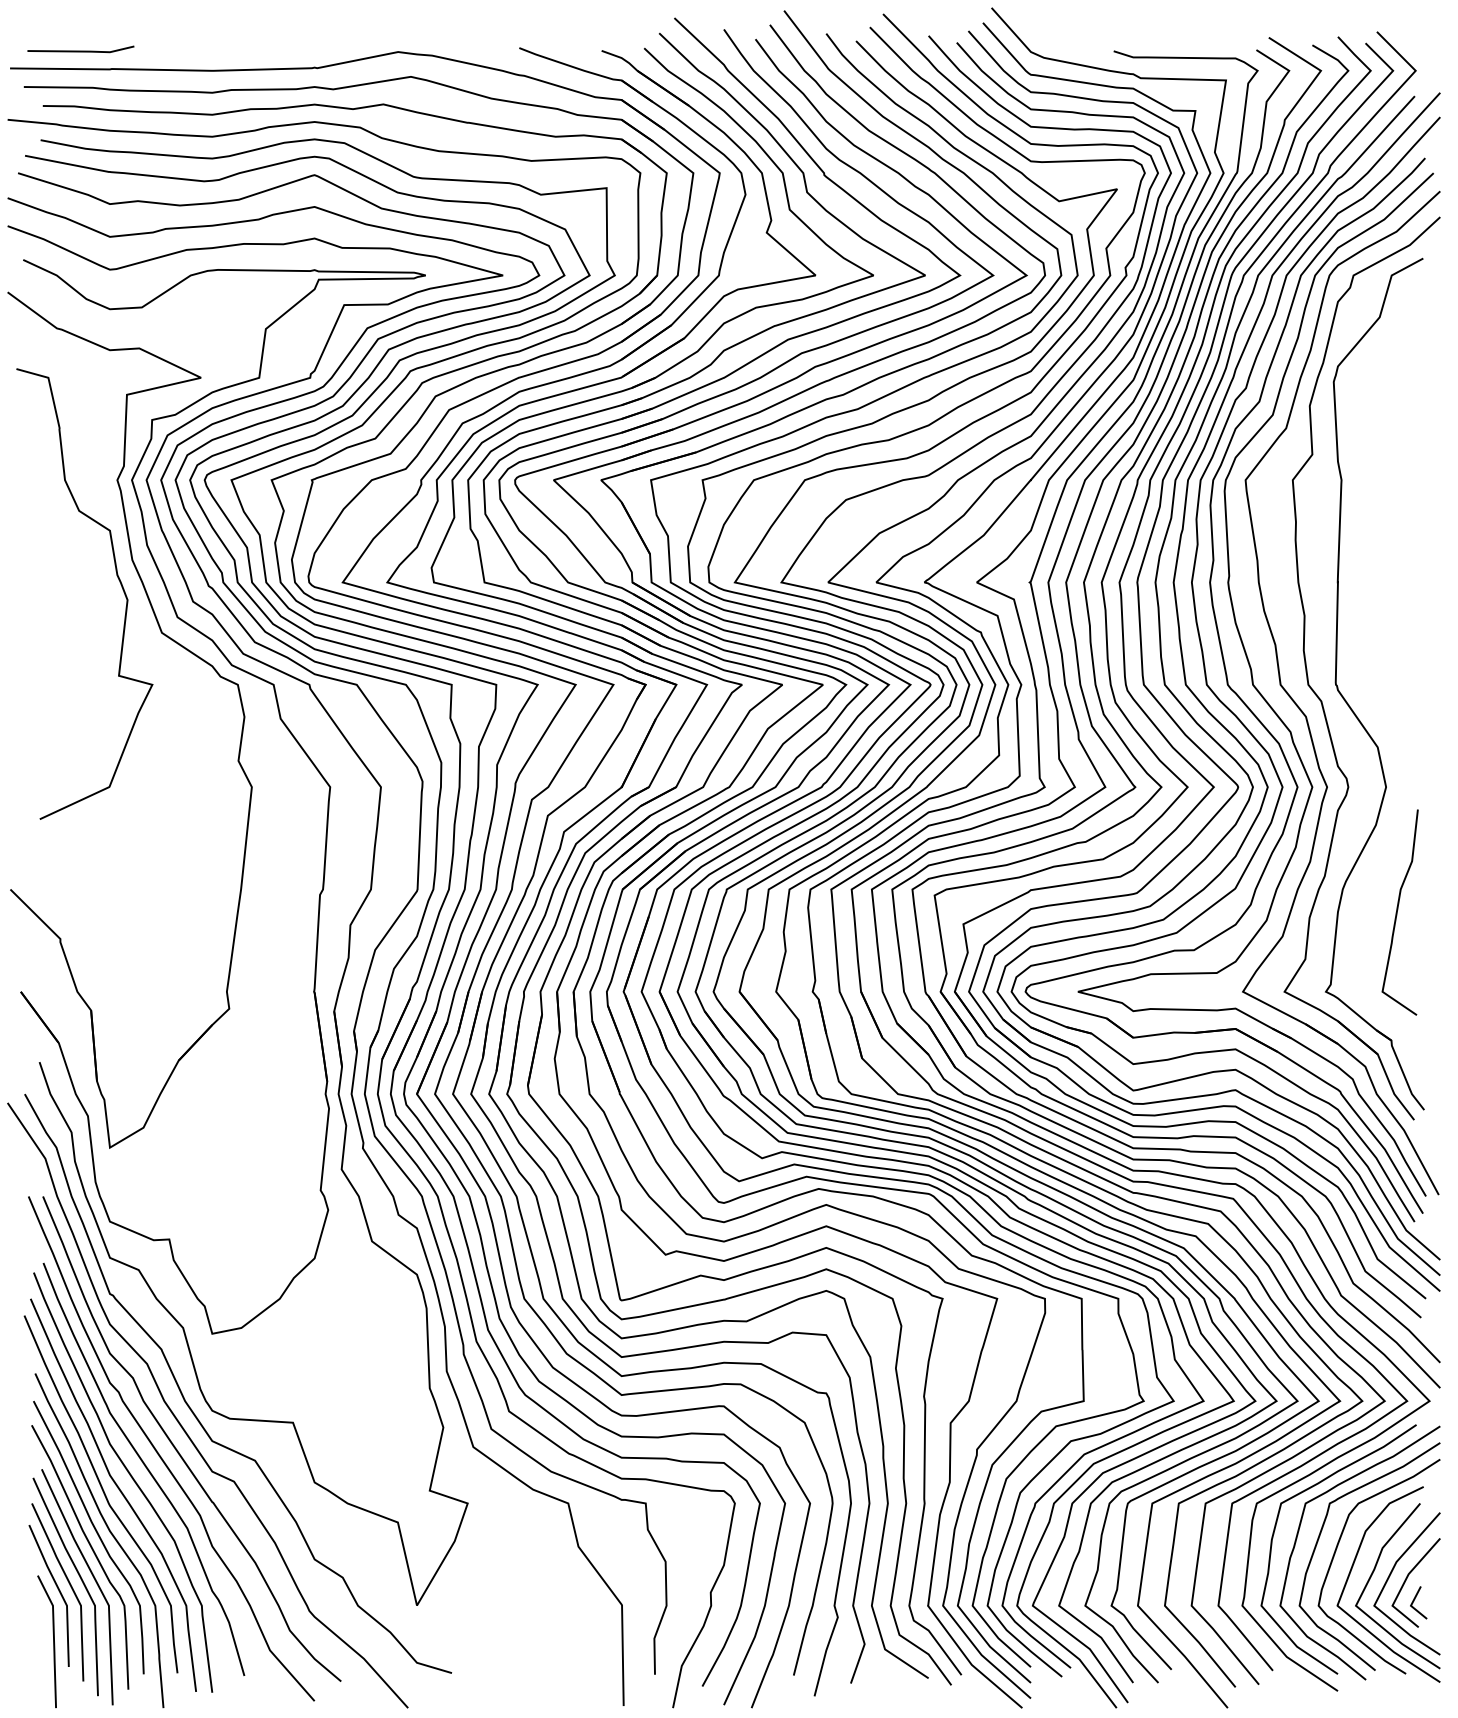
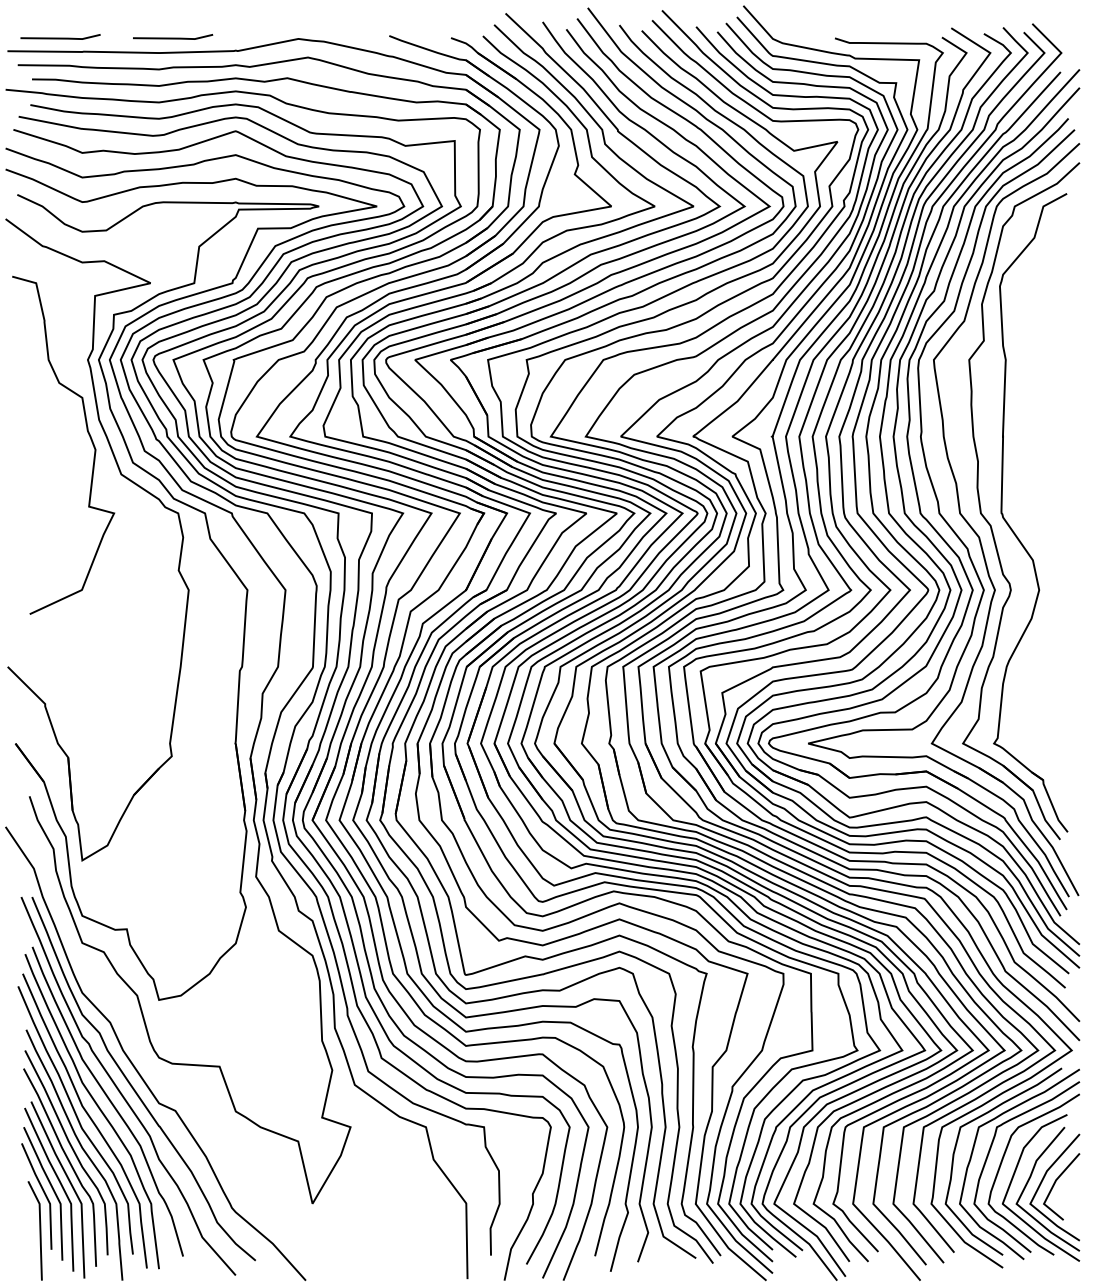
line: (230, 50) -> (172, 37), added
curve: (1397, 912) -> (1047, 684), removed
curve: (196, 1415) -> (147, 1061), removed
line: (1414, 1601) -> (1060, 1200), removed

